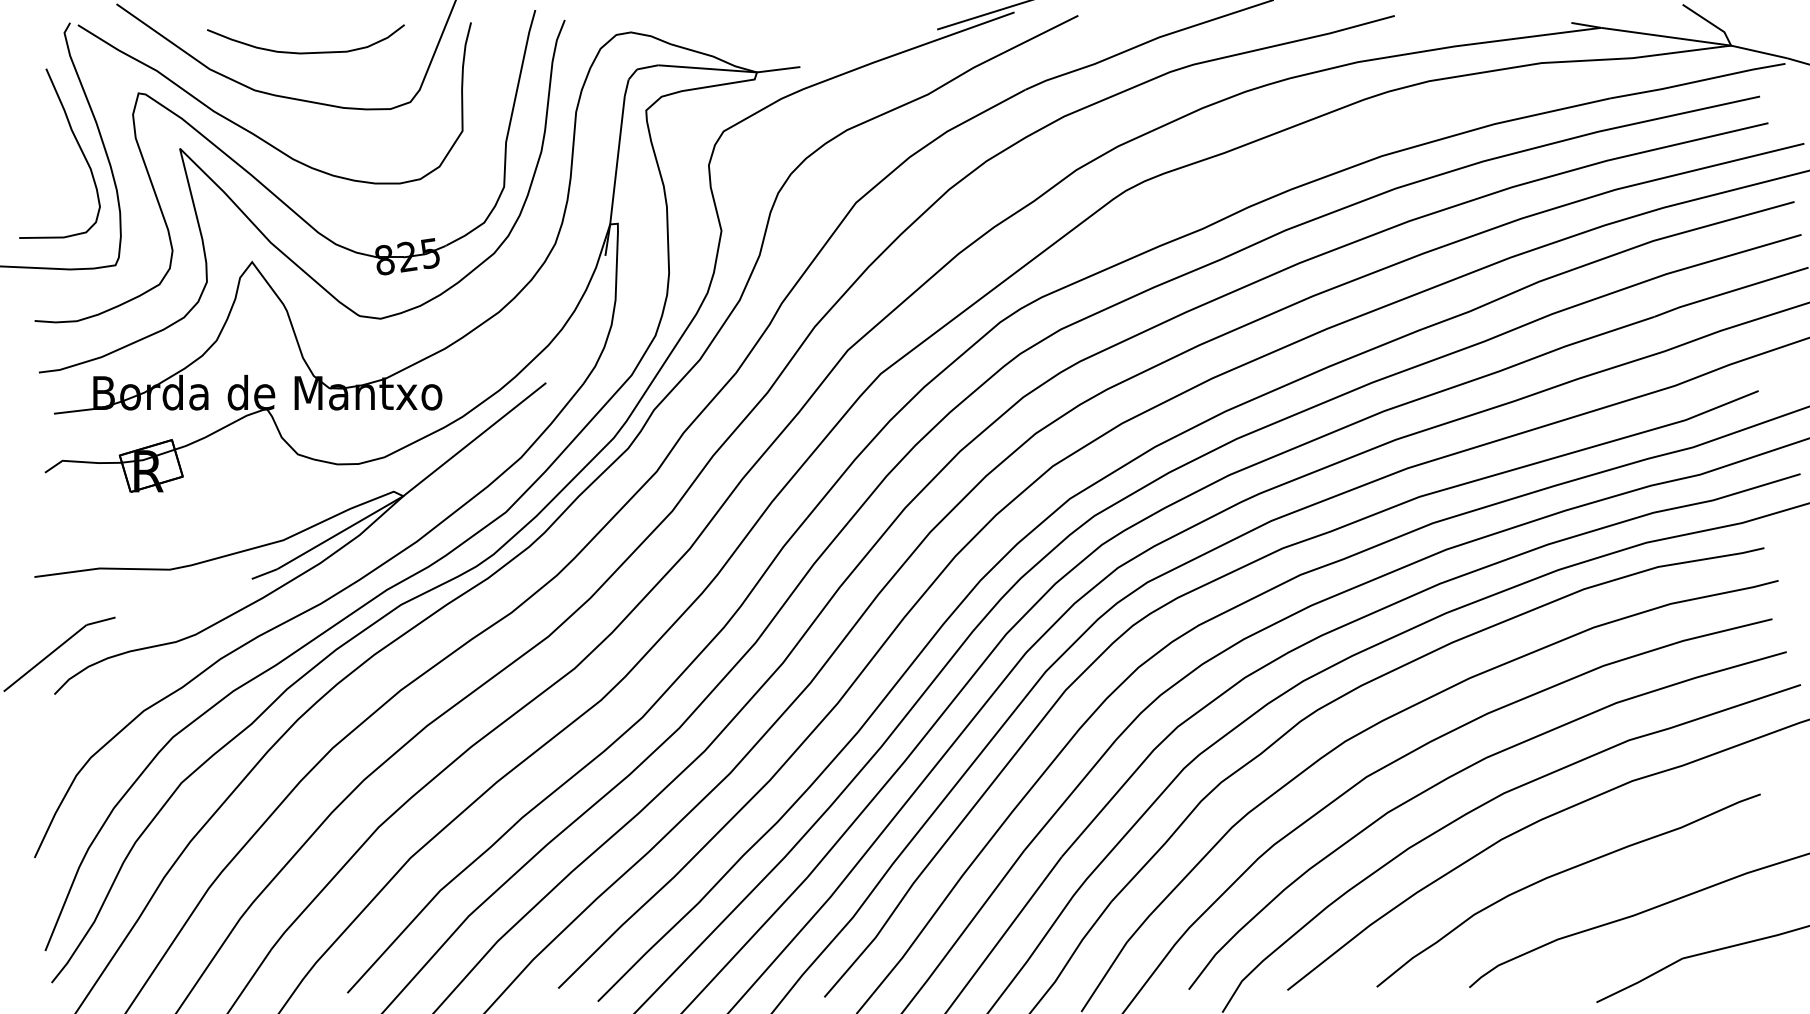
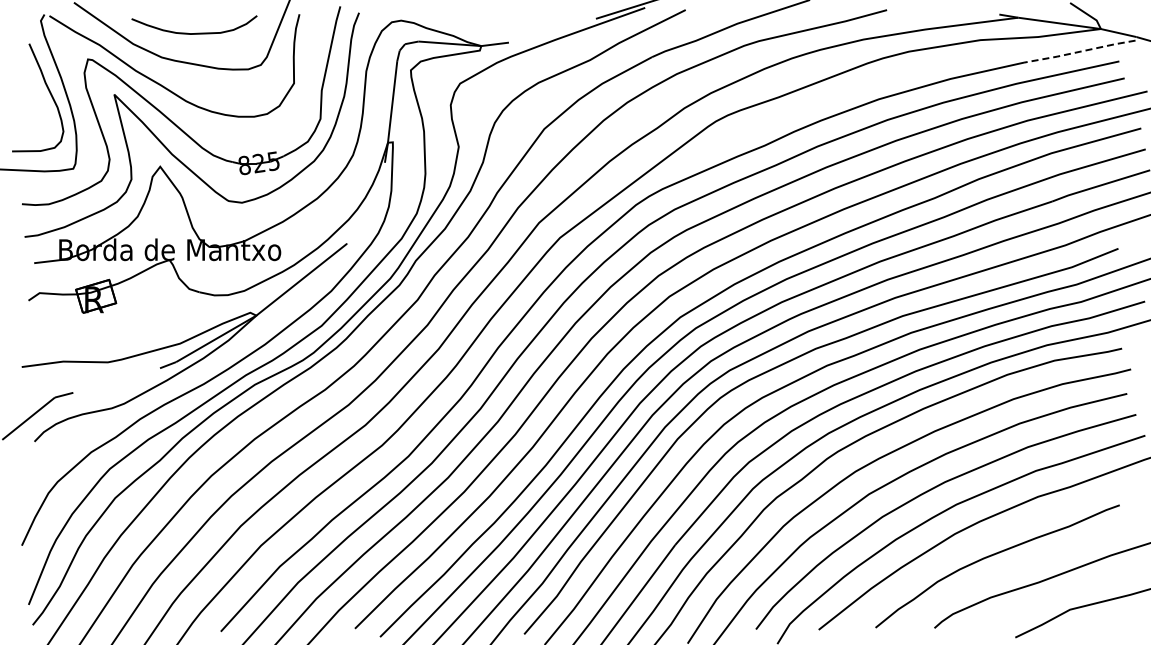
line: (1698, 80) -> (1080, 51), solid -> dashed

